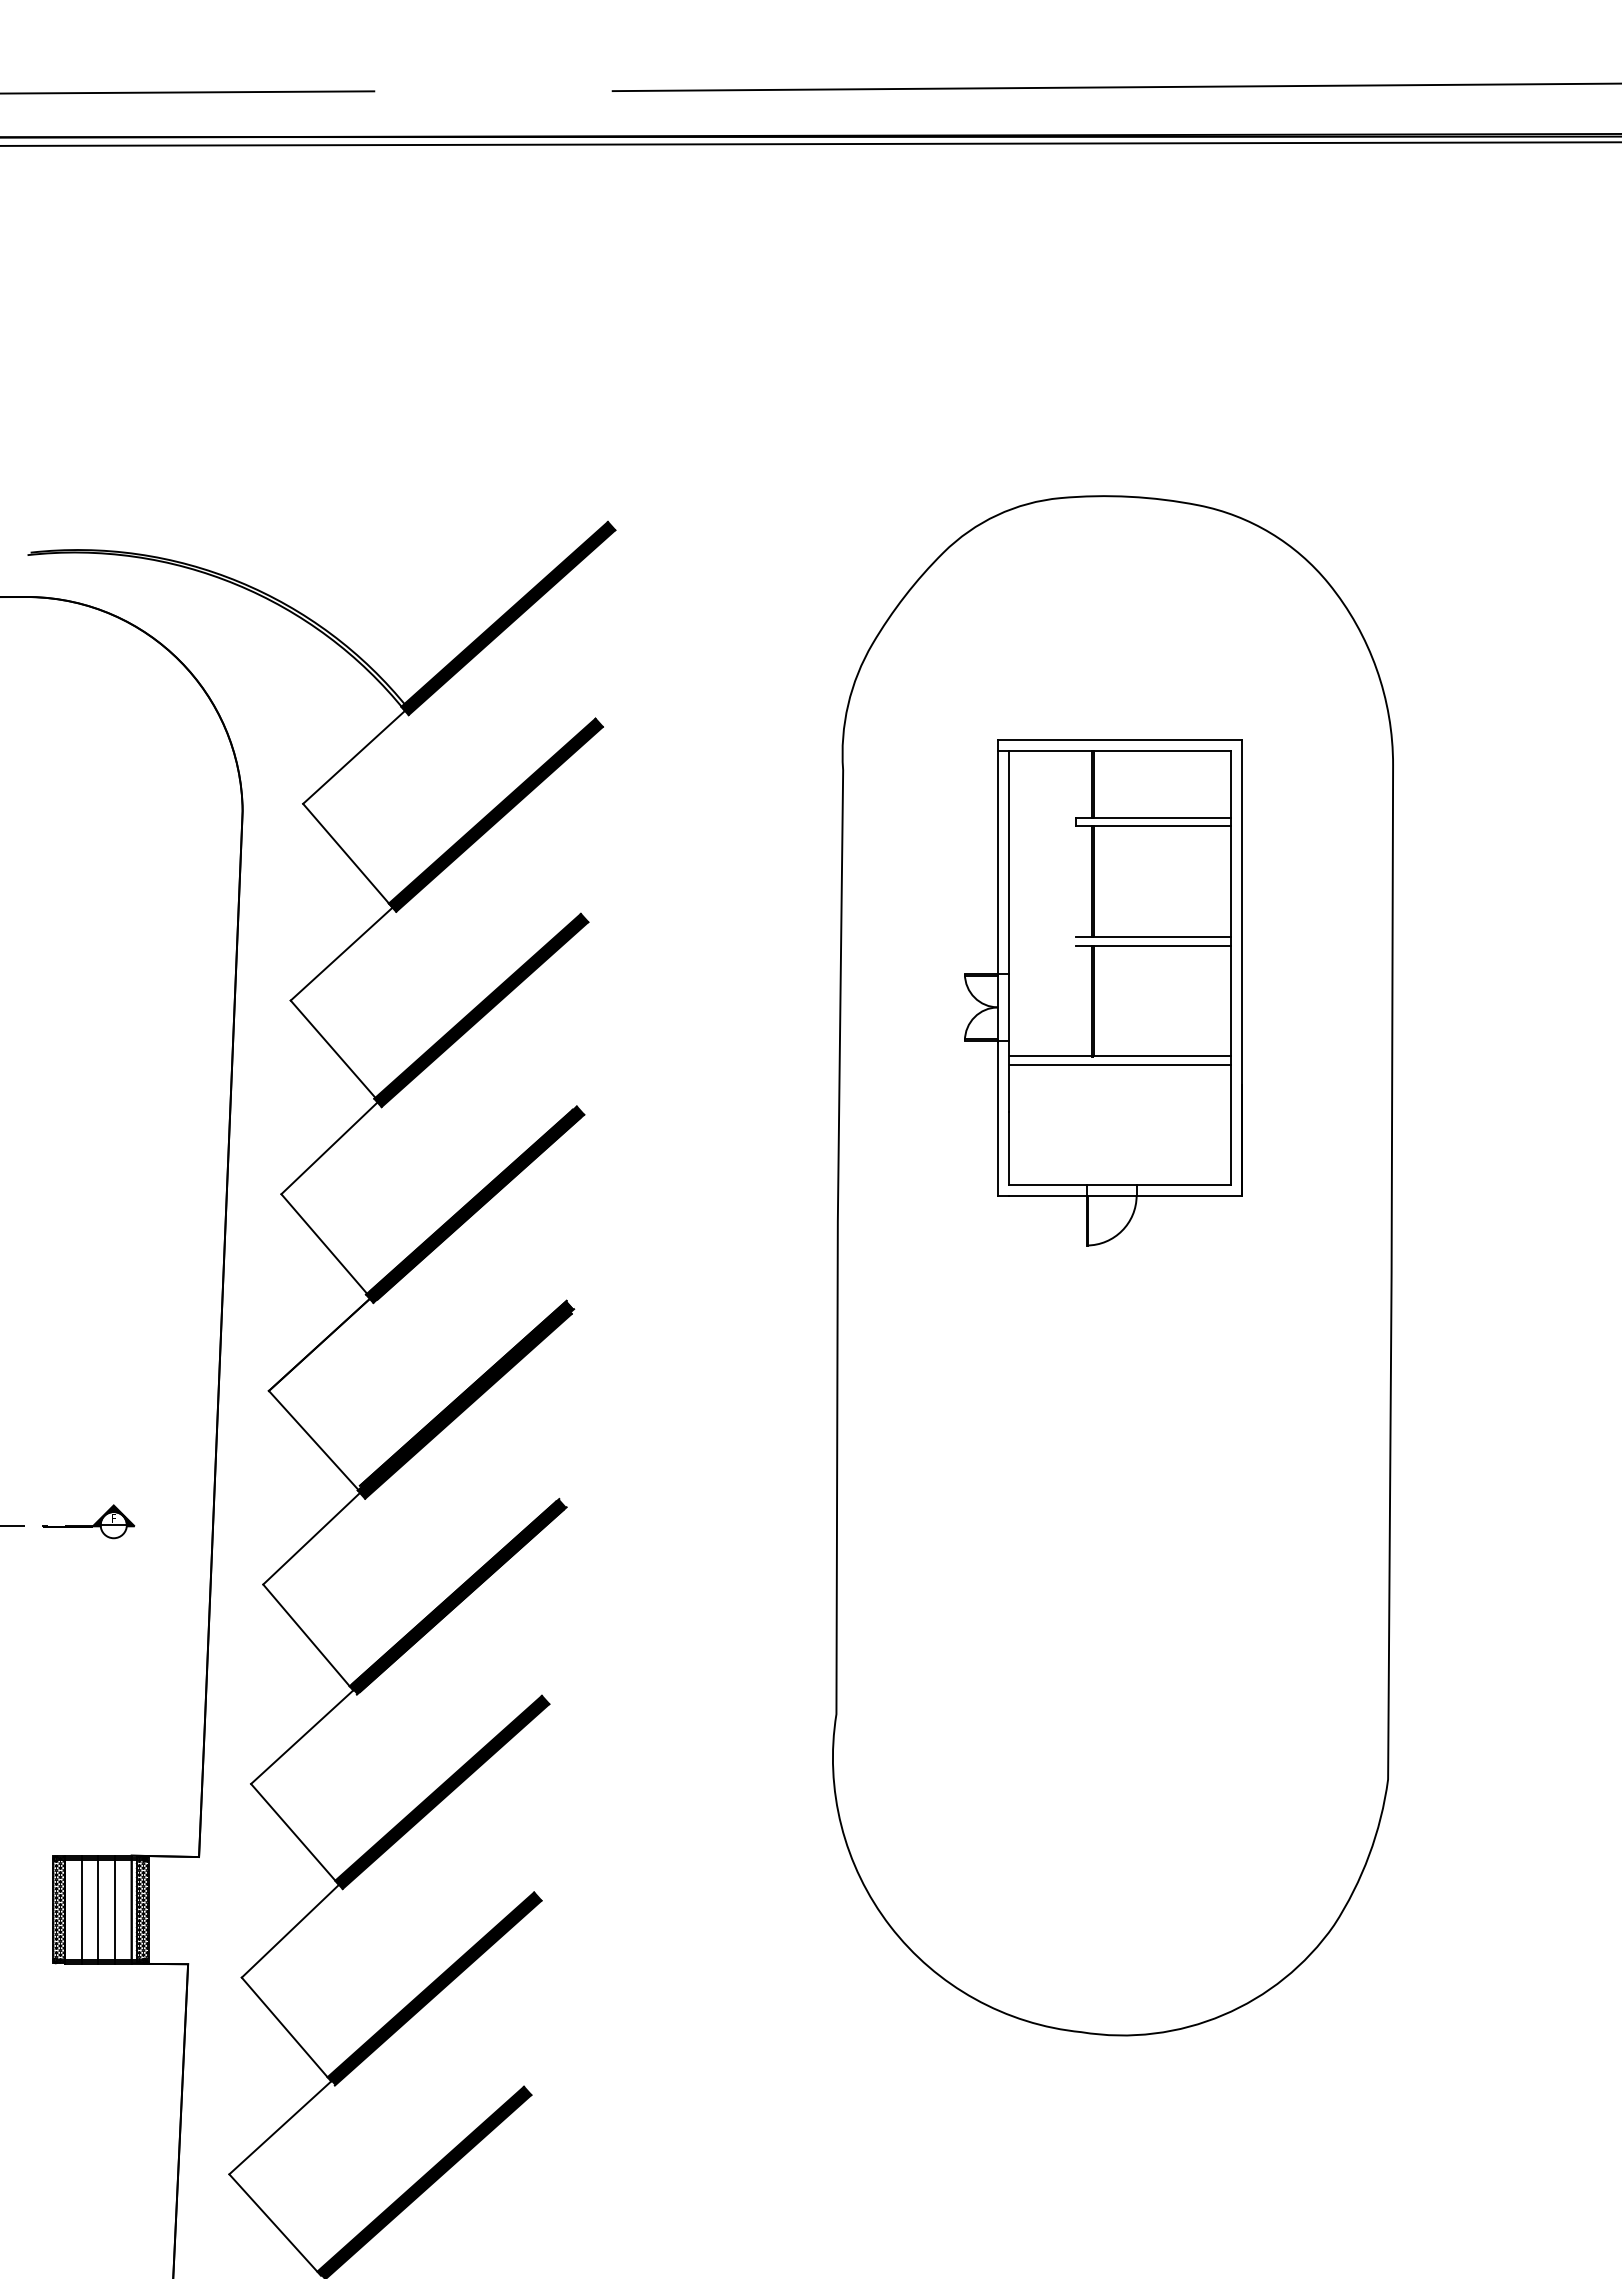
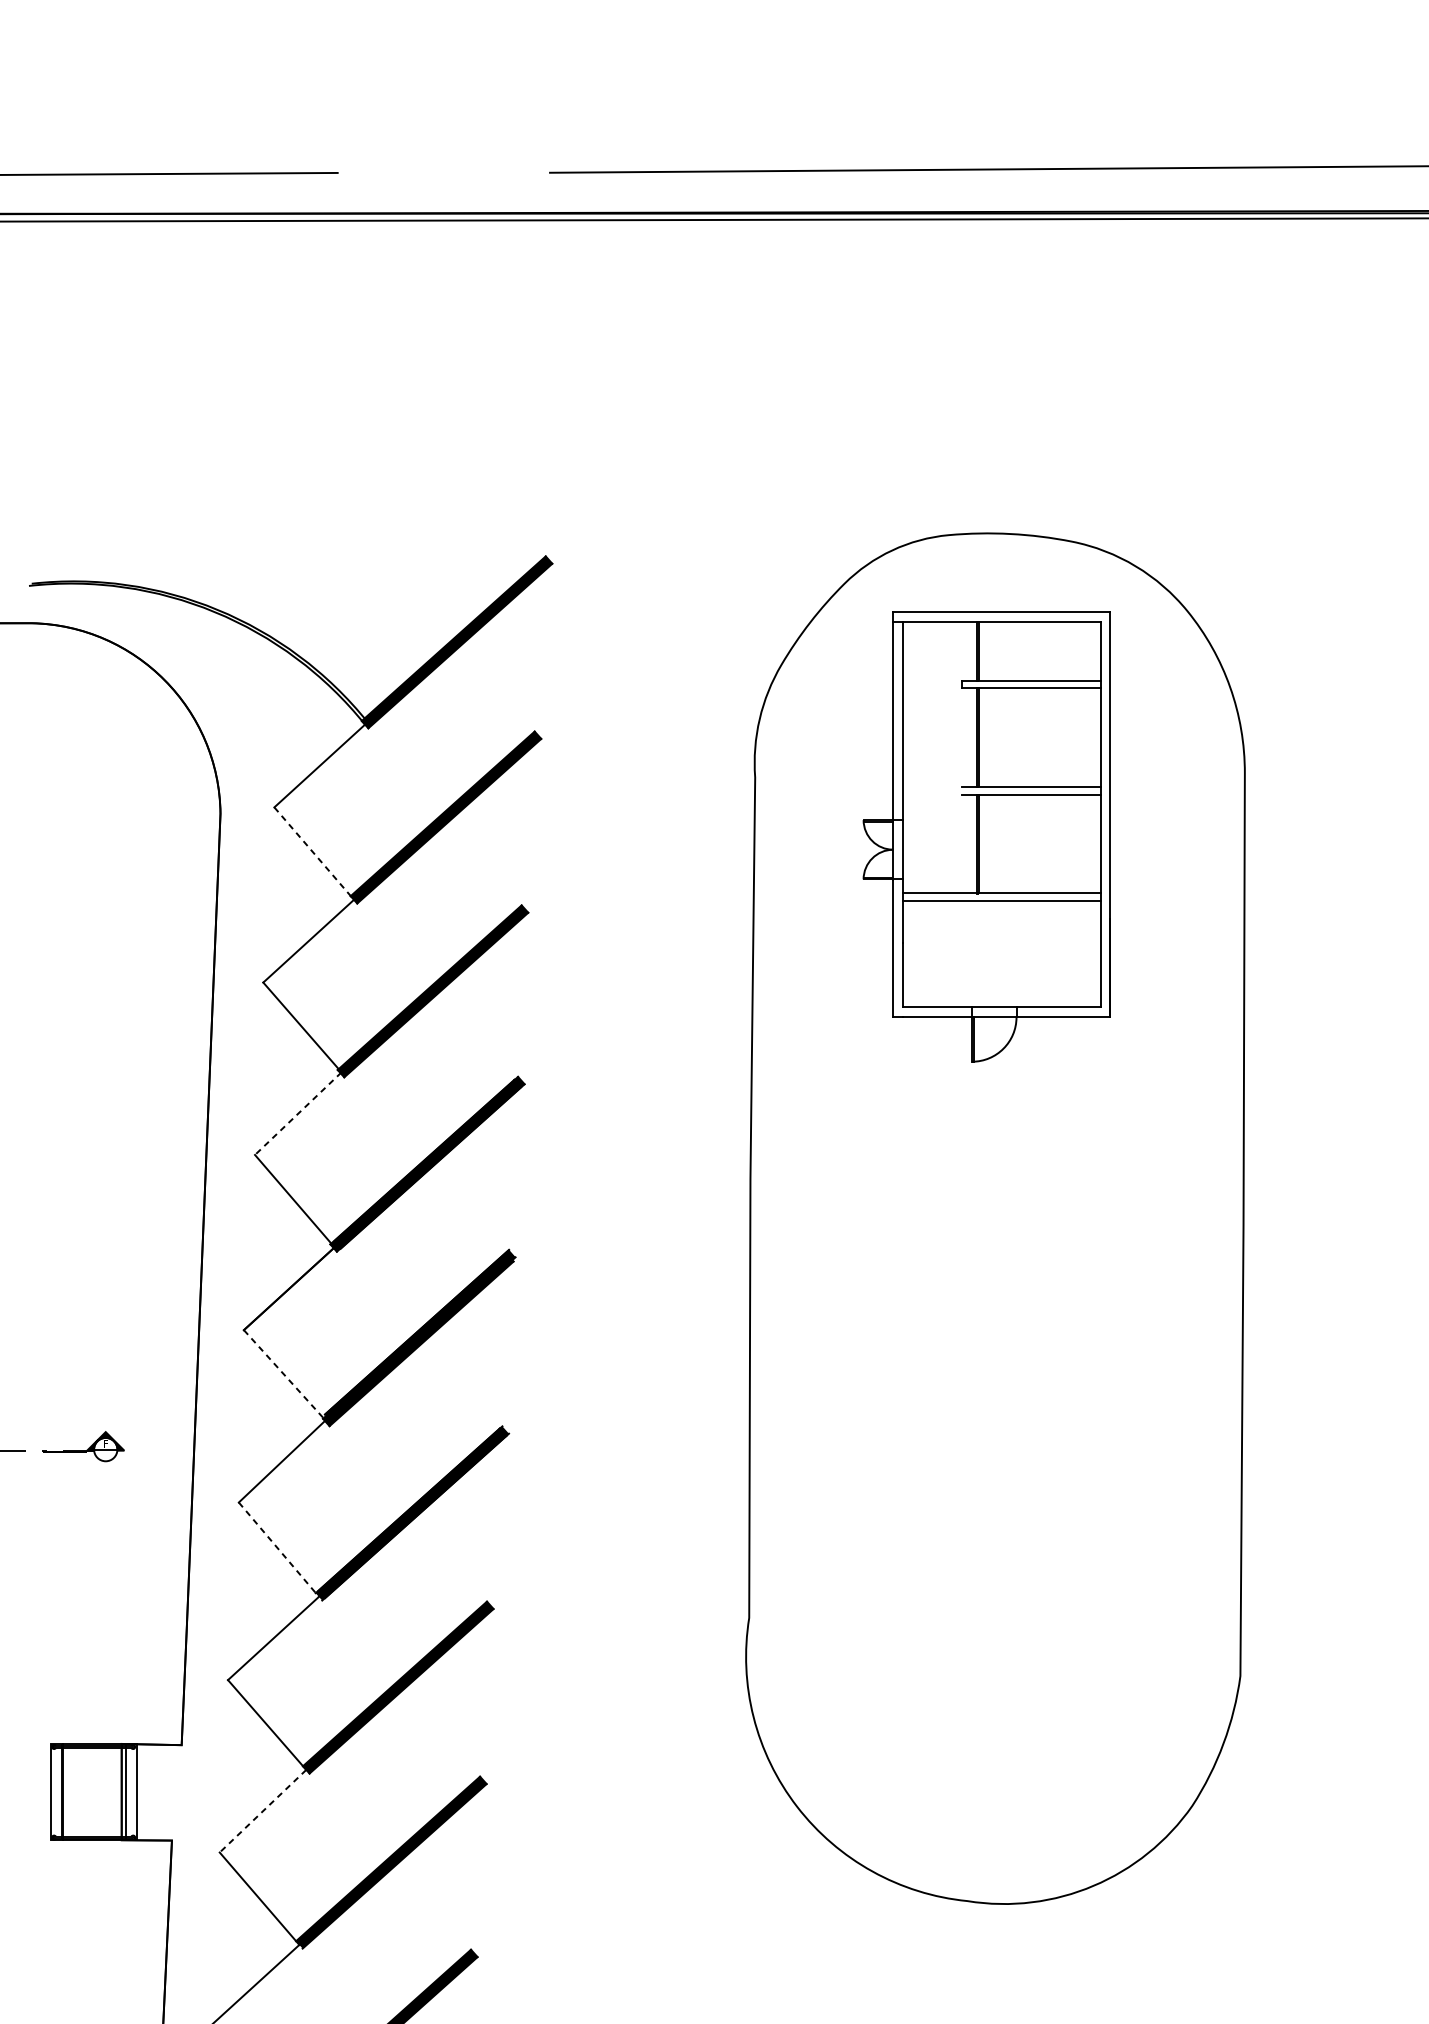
line: (347, 855) -> (313, 853), solid -> dashed
part: (1103, 992) -> (987, 836), moved
line: (329, 1148) -> (297, 1114), solid -> dashed
line: (315, 1442) -> (285, 1376), solid -> dashed
line: (308, 1637) -> (279, 1549), solid -> dashed
hatch: (58, 1909) -> (56, 1791), removed
line: (81, 1909) -> (77, 1791), removed
line: (98, 1909) -> (92, 1791), removed
line: (115, 1909) -> (107, 1791), removed
hatch: (142, 1909) -> (131, 1791), removed
line: (290, 1931) -> (263, 1811), solid -> dashed

